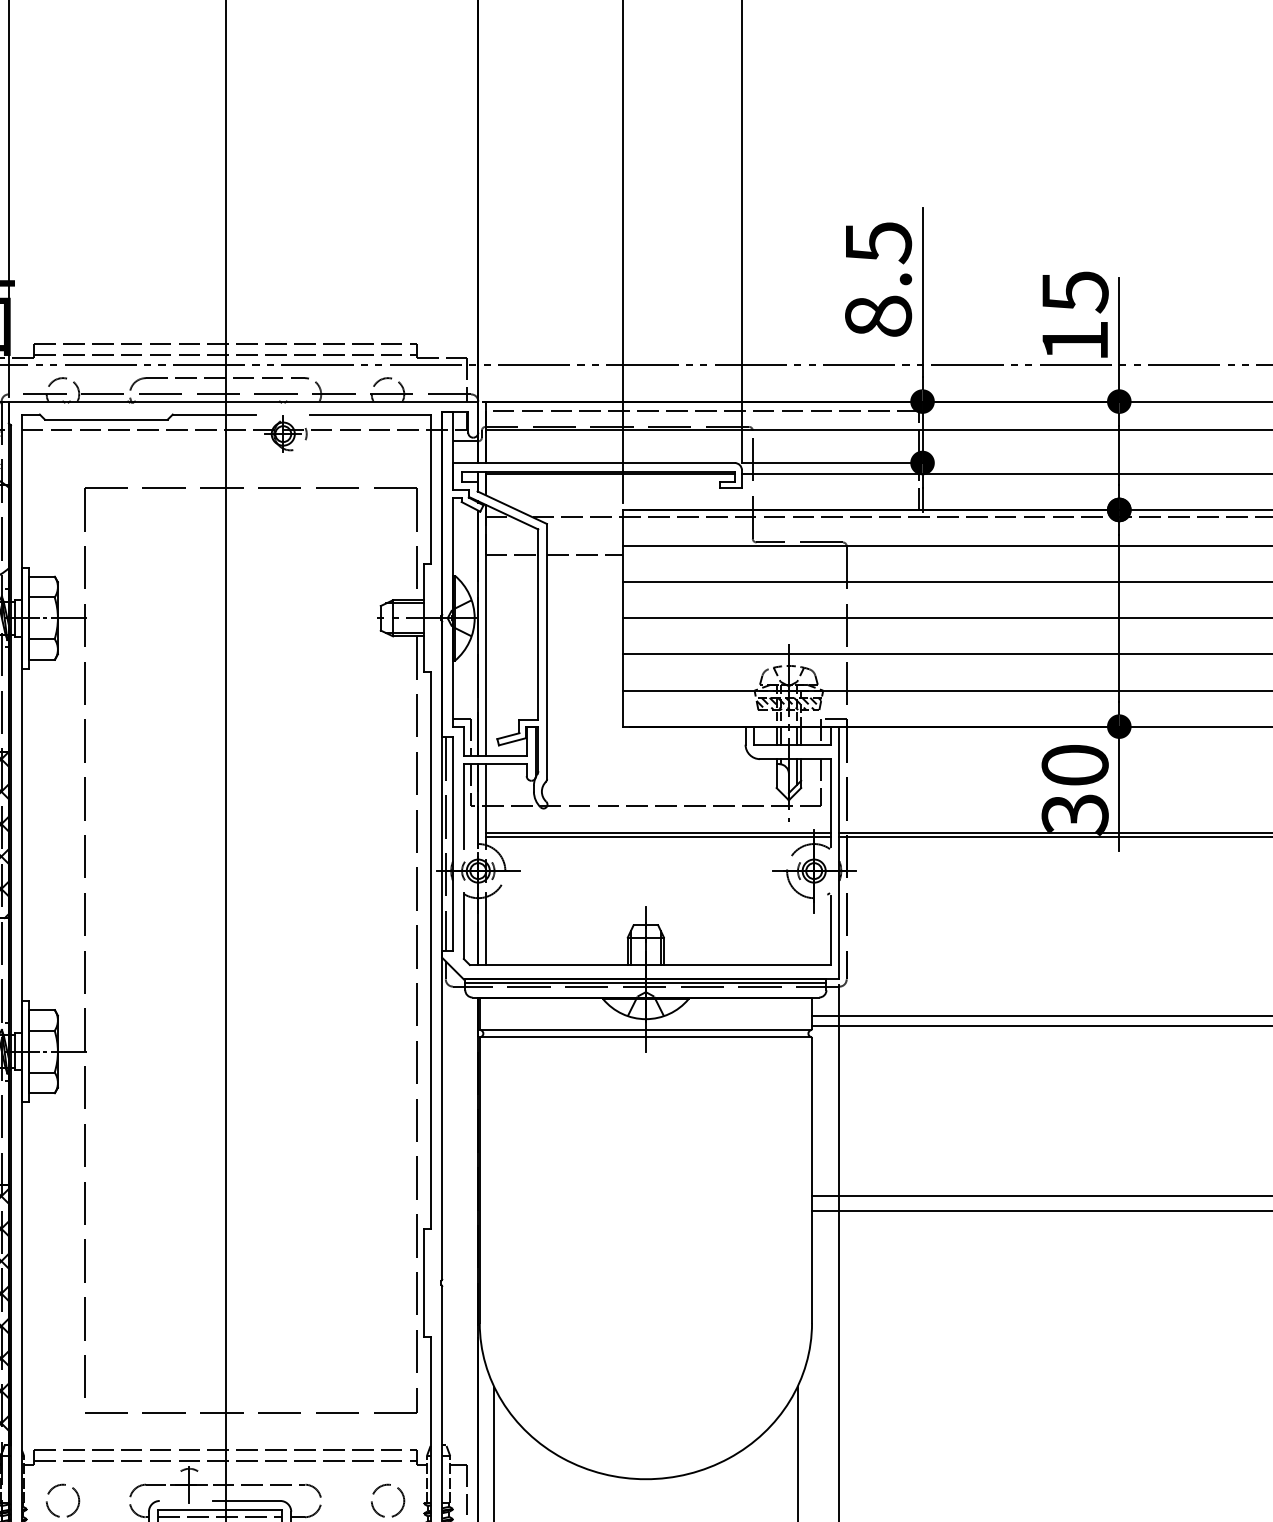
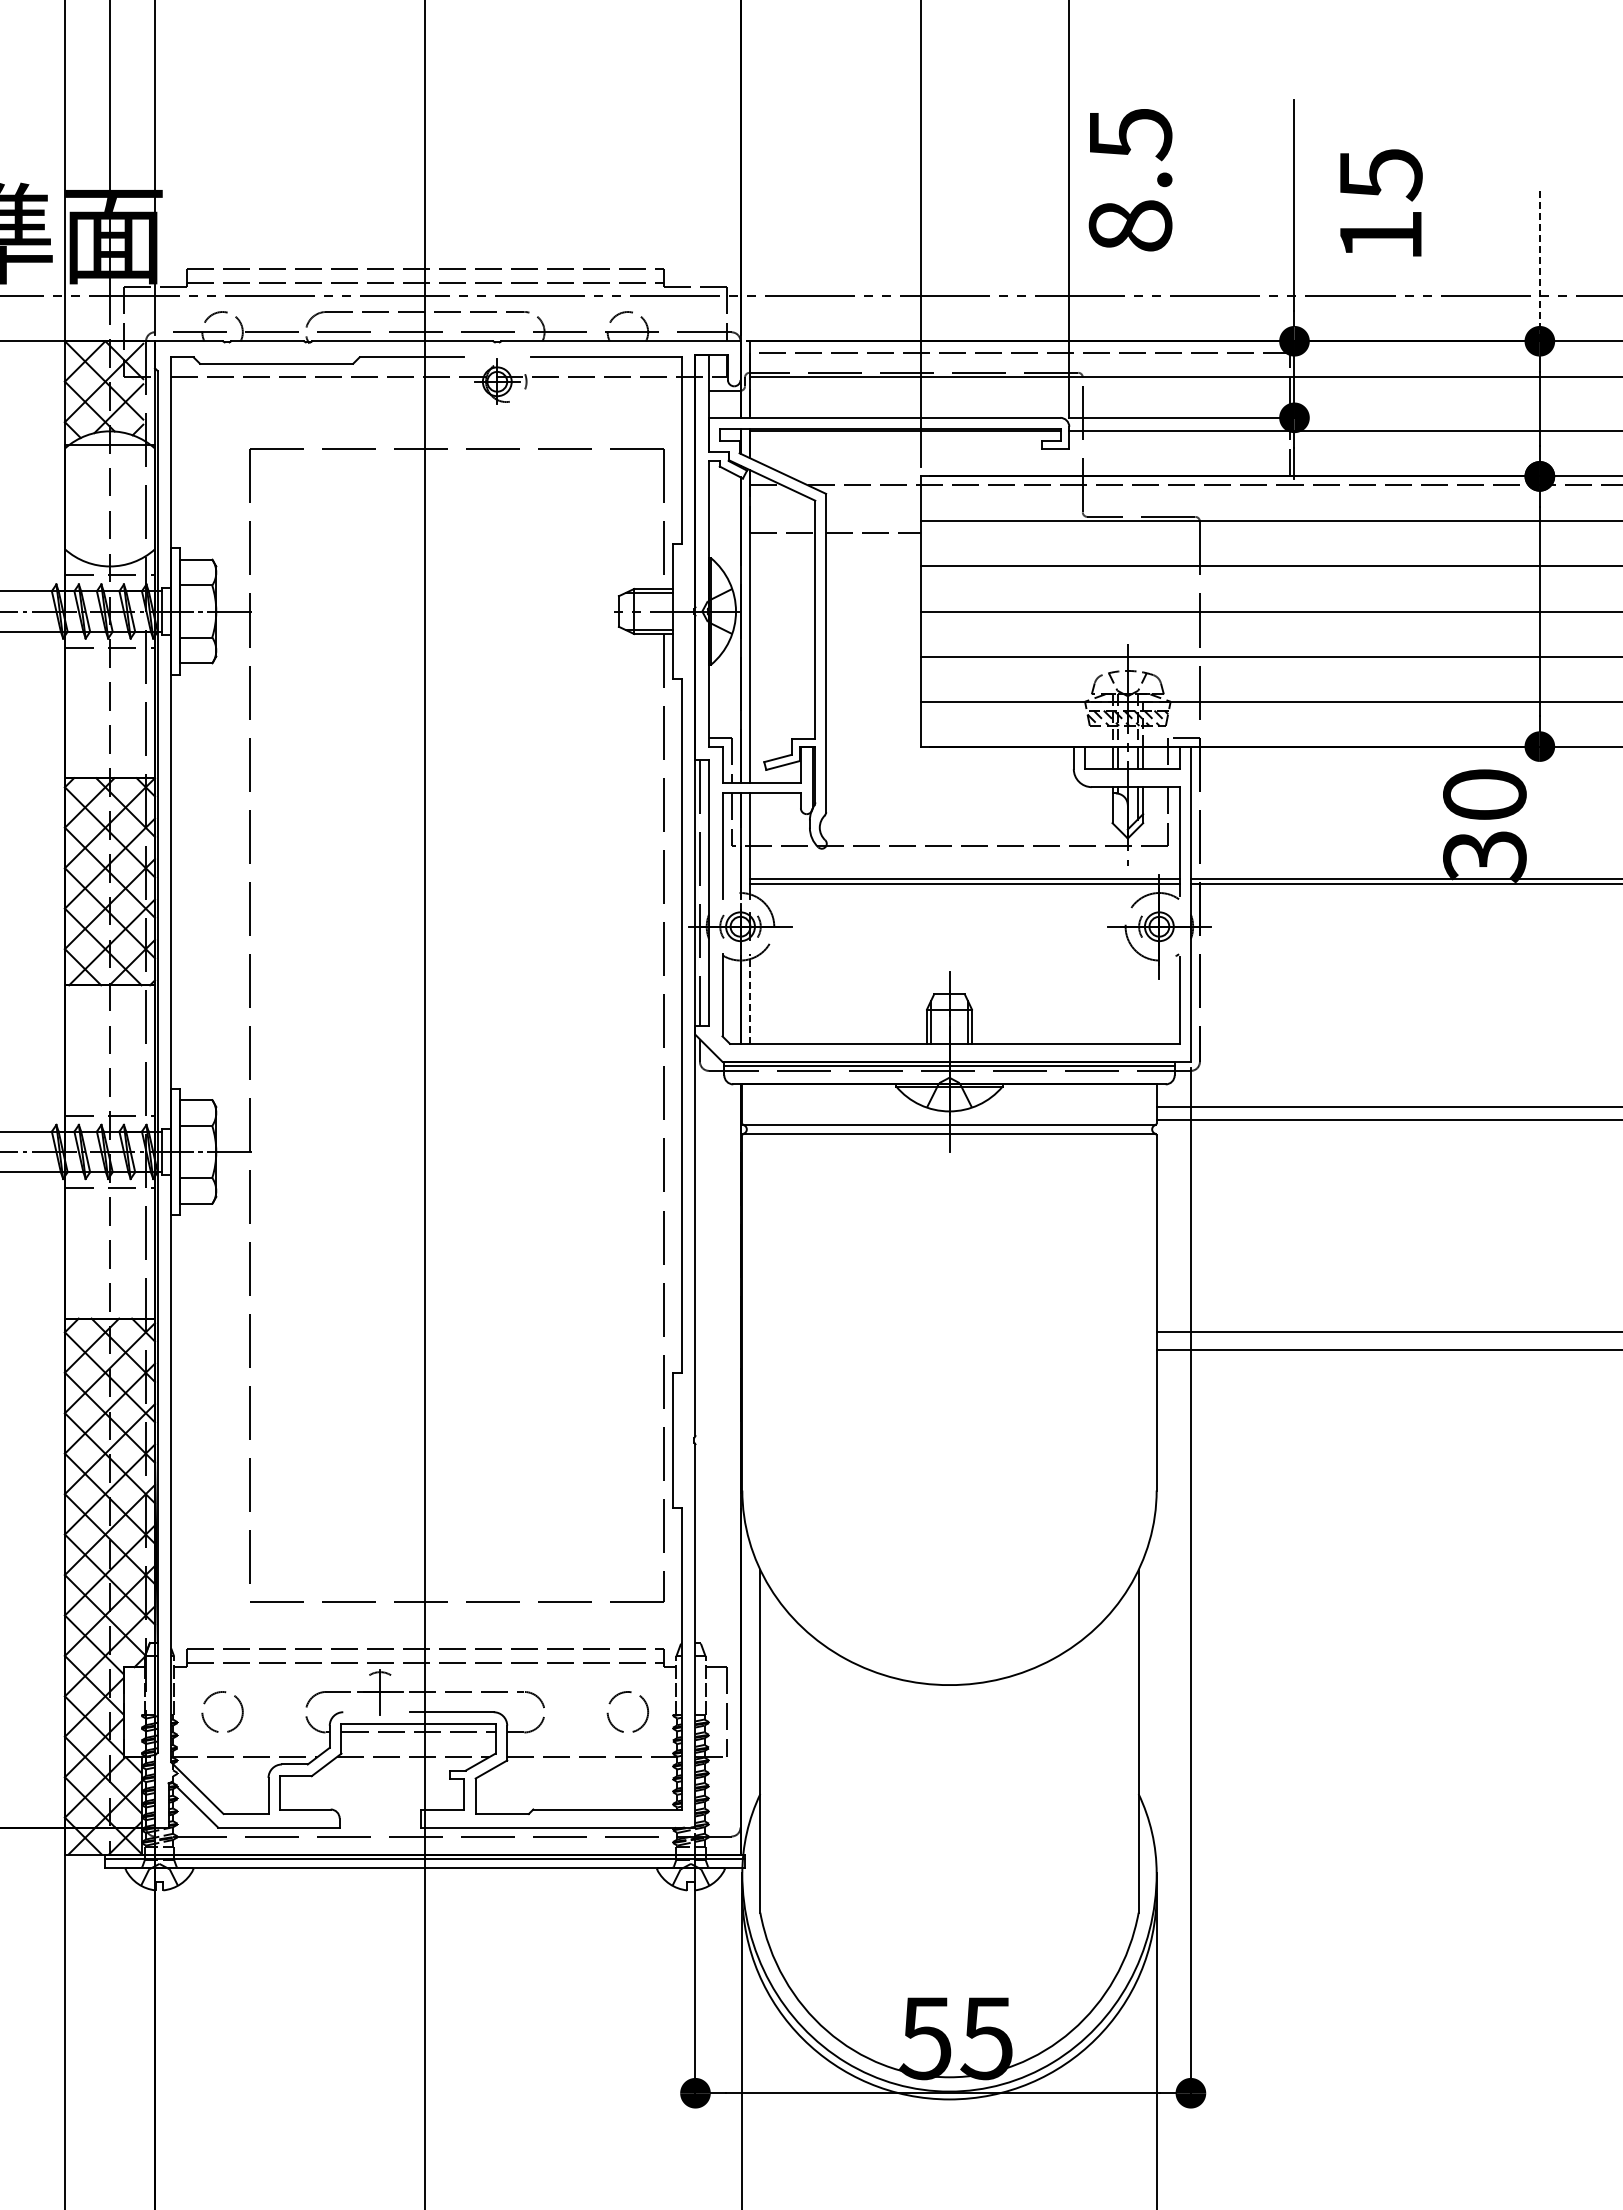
text: (878, 279) -> (1130, 180), moved
text: (1075, 314) -> (1381, 202), moved
line: (1119, 339) -> (1539, 263), solid -> dashed
line: (1119, 788) -> (1539, 823), removed
line: (485, 929) -> (749, 999), solid -> dashed

